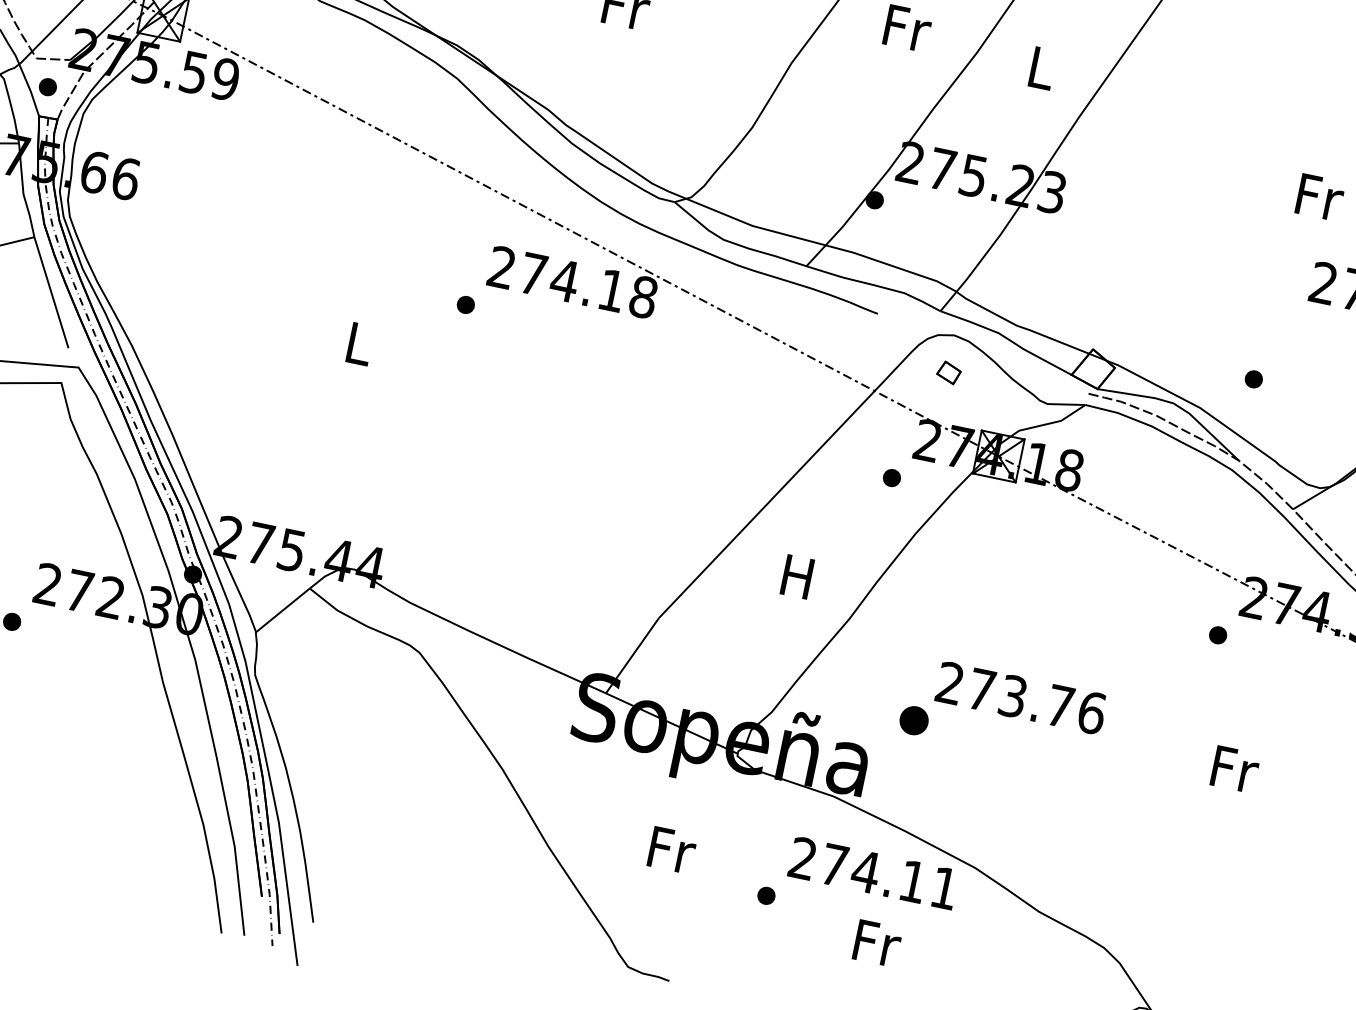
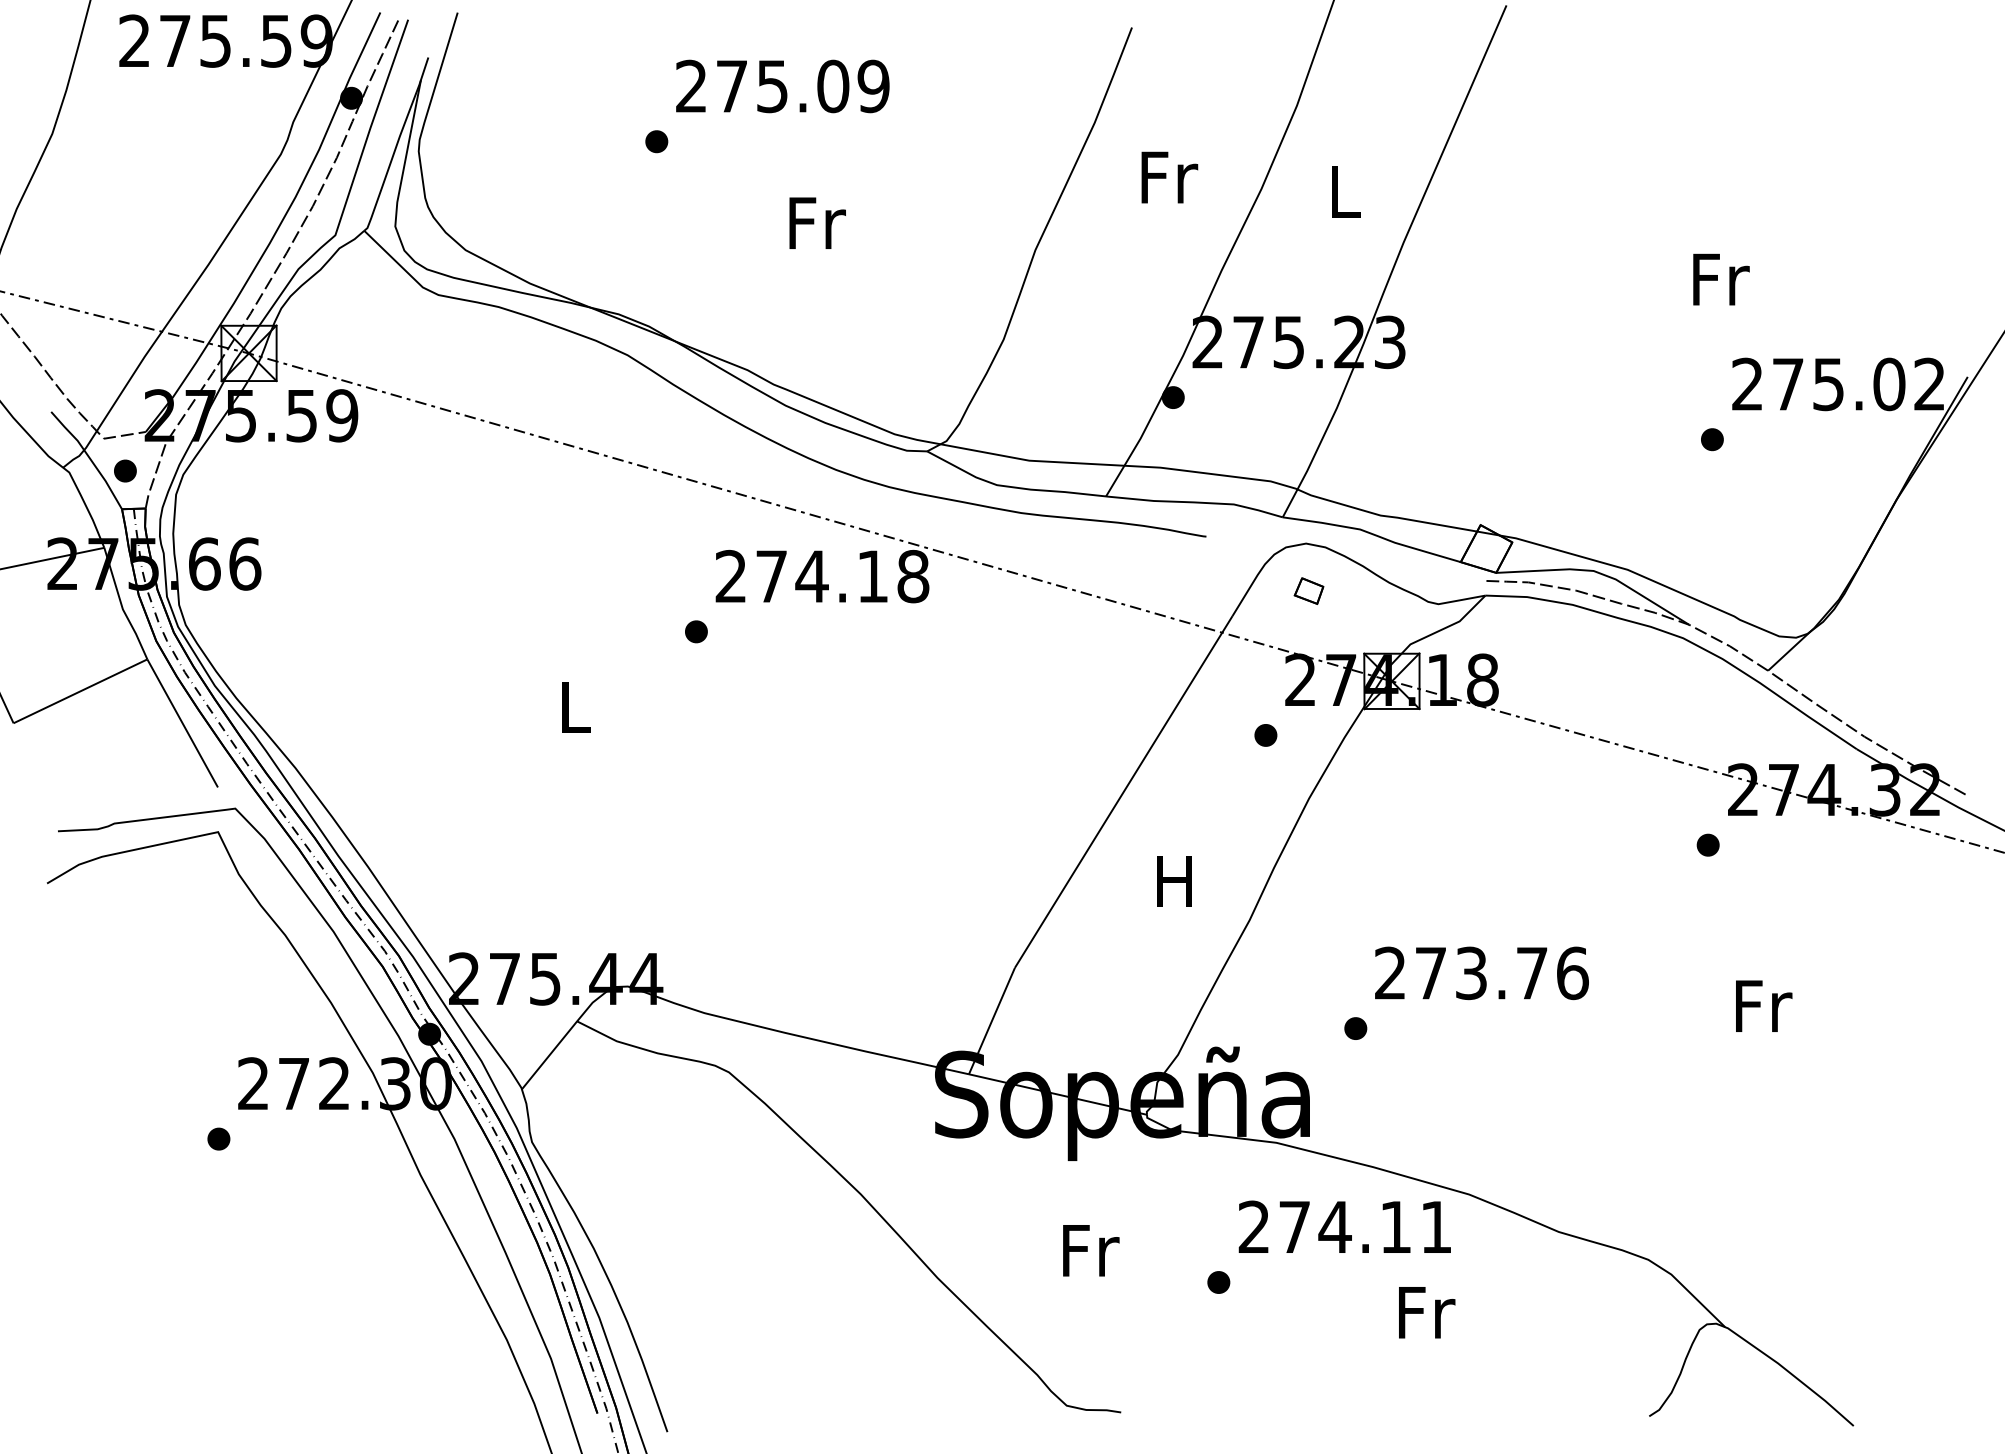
part: (1253, 379) -> (1712, 439), moved
part: (914, 720) -> (1355, 1028), size x0.62
text: (877, 943) -> (1427, 1312), moved

